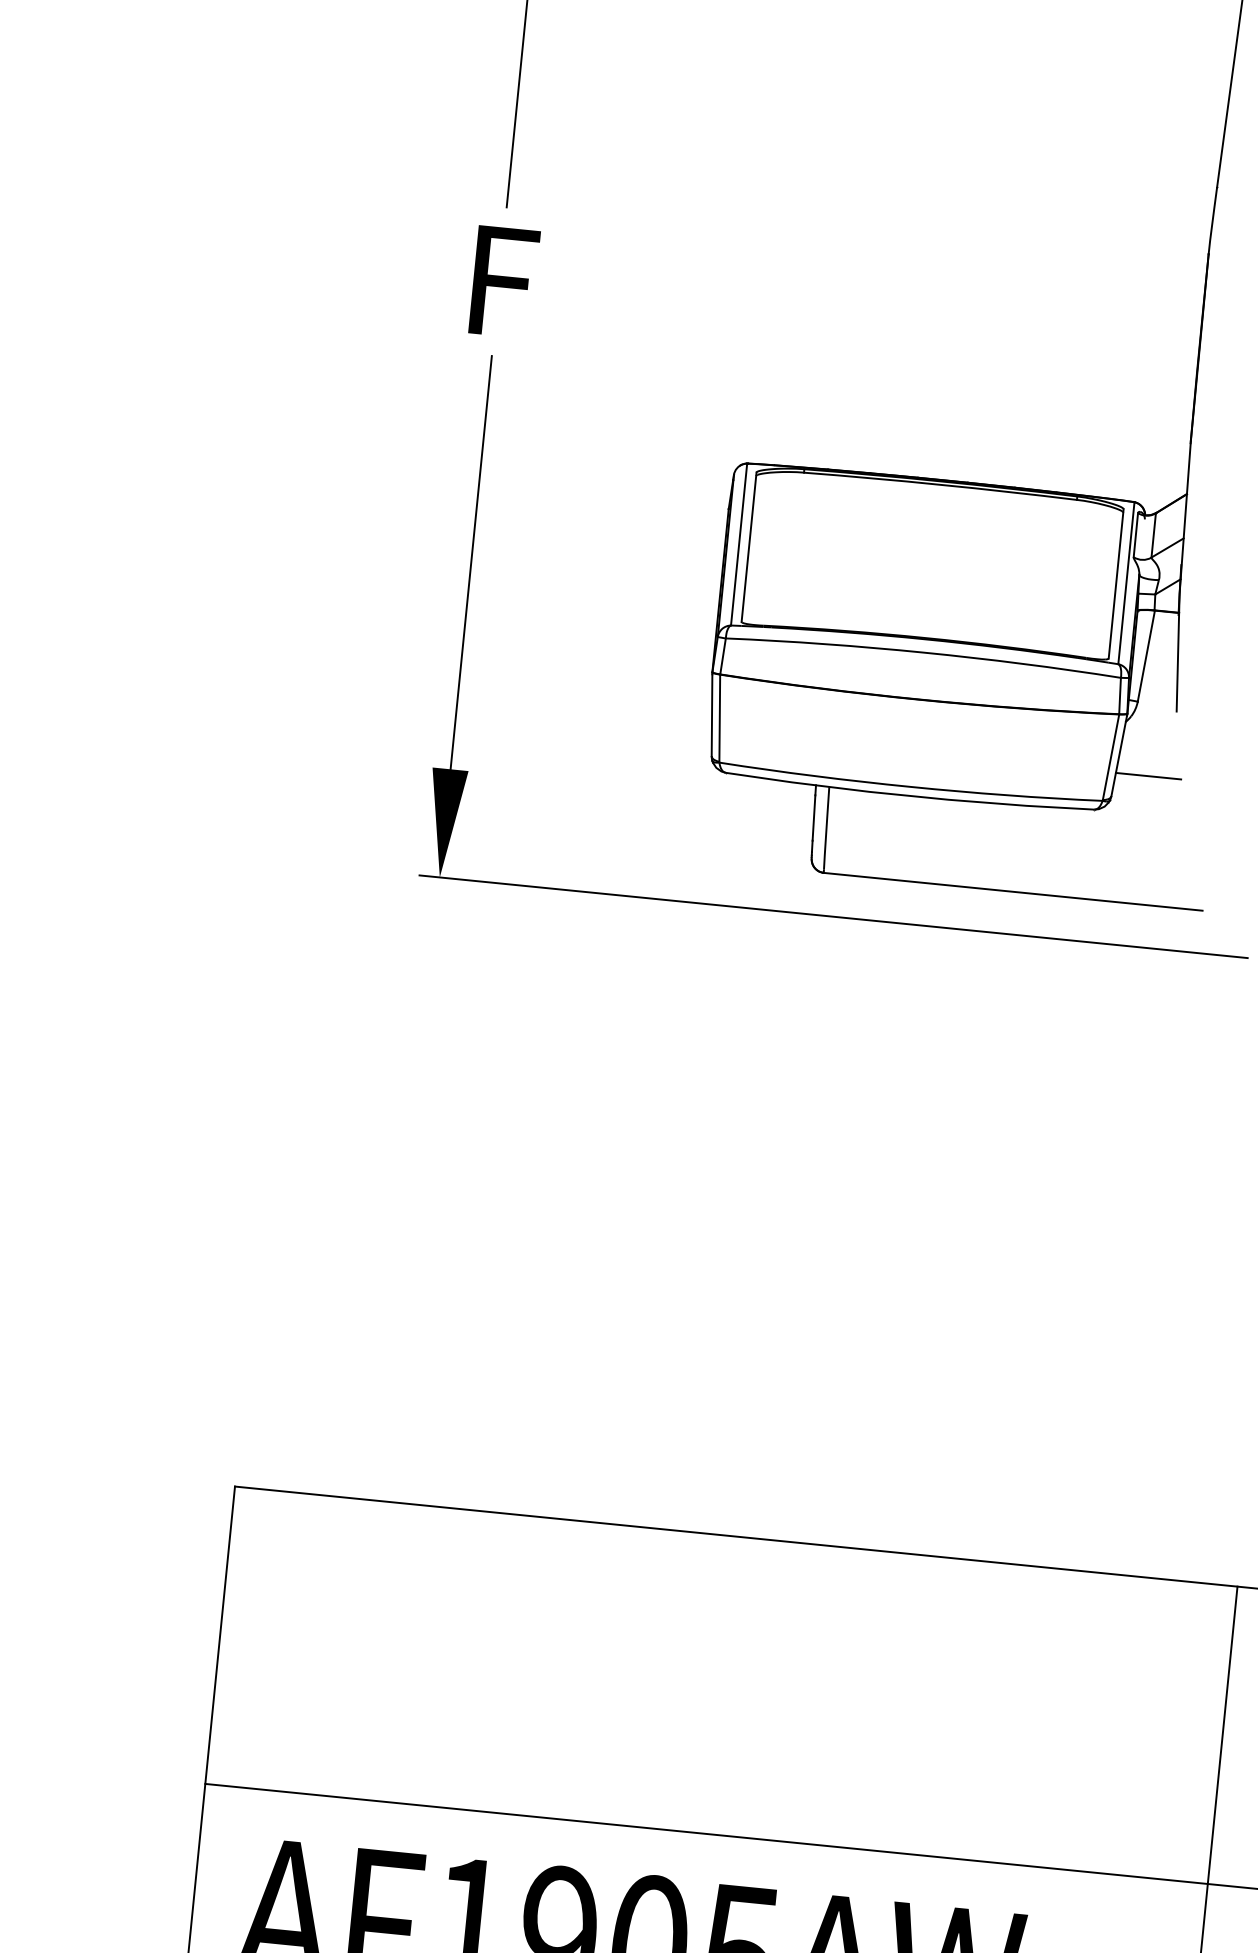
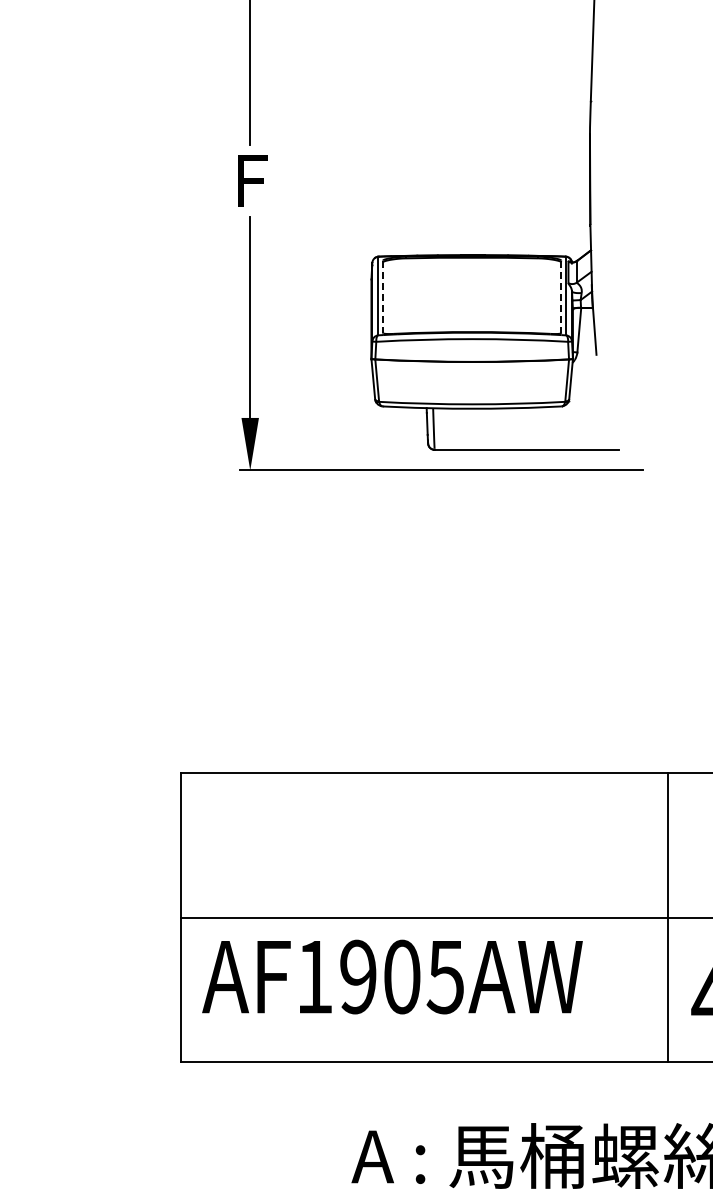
line: (749, 548) -> (383, 297), solid -> dashed
line: (1116, 585) -> (561, 297), solid -> dashed
line: (1147, 775) -> (585, 387), removed

